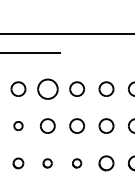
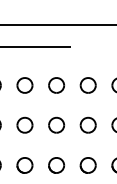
part: (47, 88) -> (56, 84), size x0.71
part: (18, 125) -> (24, 124), size x1.67
part: (18, 163) -> (24, 165), size x1.43
part: (47, 163) -> (56, 165), size x1.67
part: (76, 163) -> (87, 165), size x1.67

